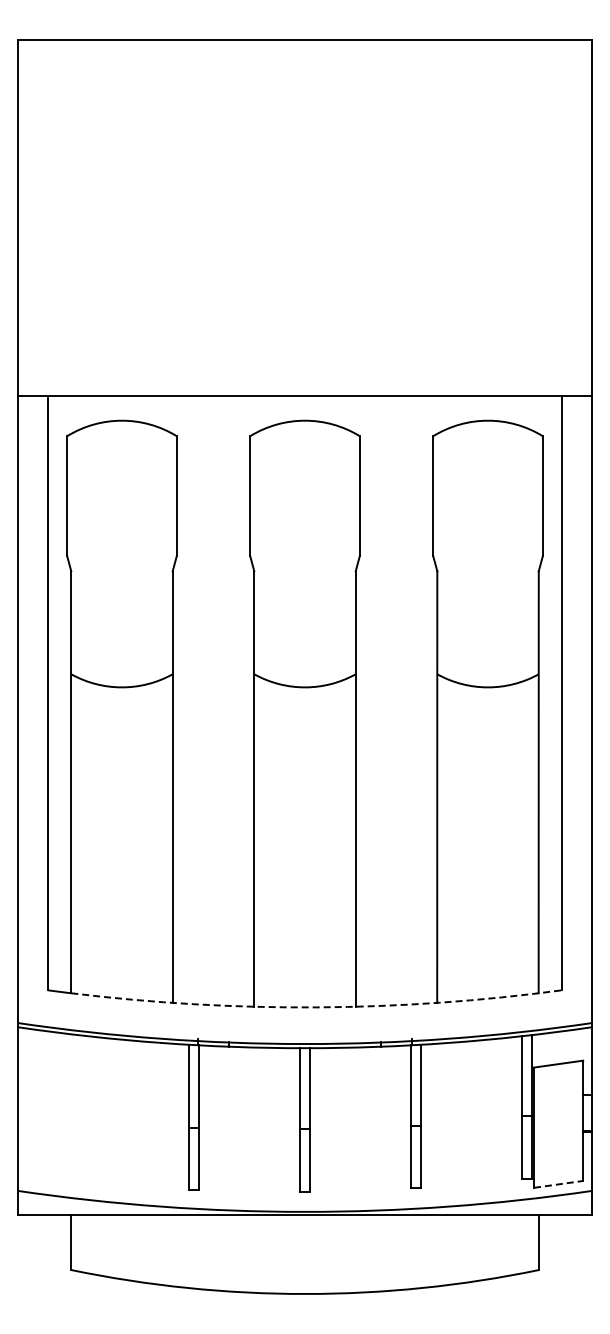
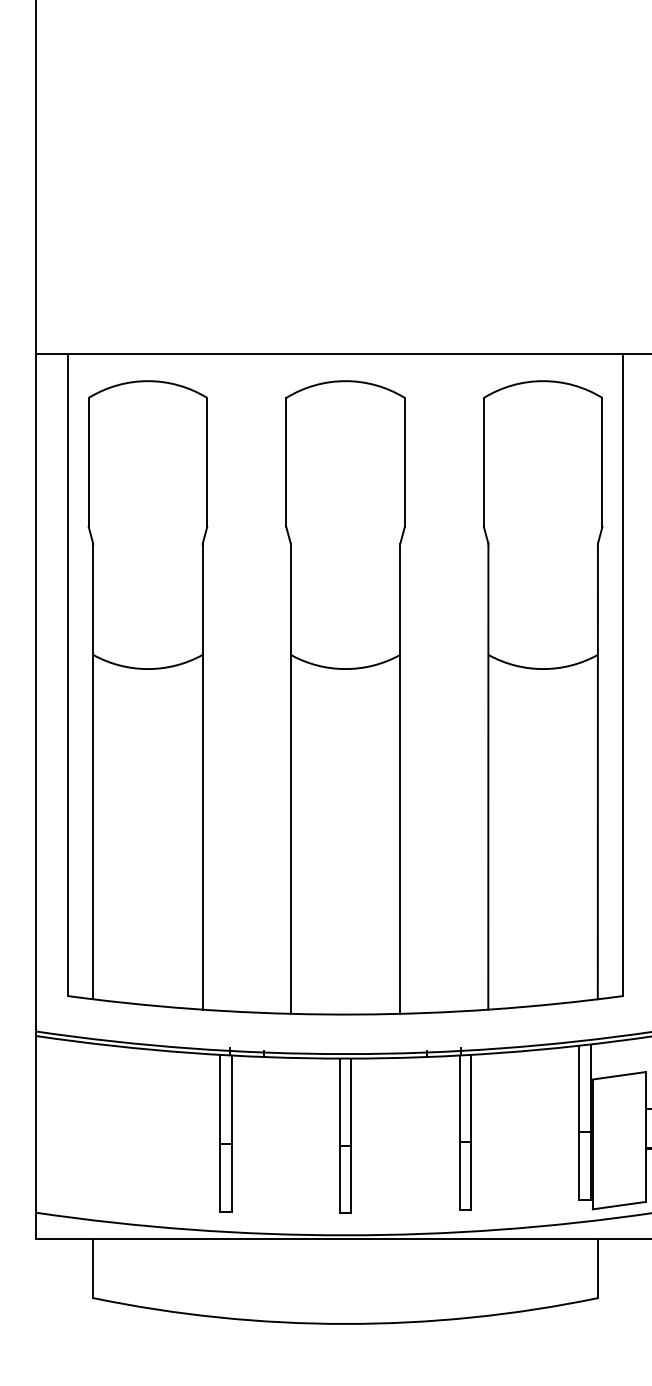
arc: (316, 1007) -> (357, 1014), dashed -> solid
line: (558, 1184) -> (619, 1205), dashed -> solid

